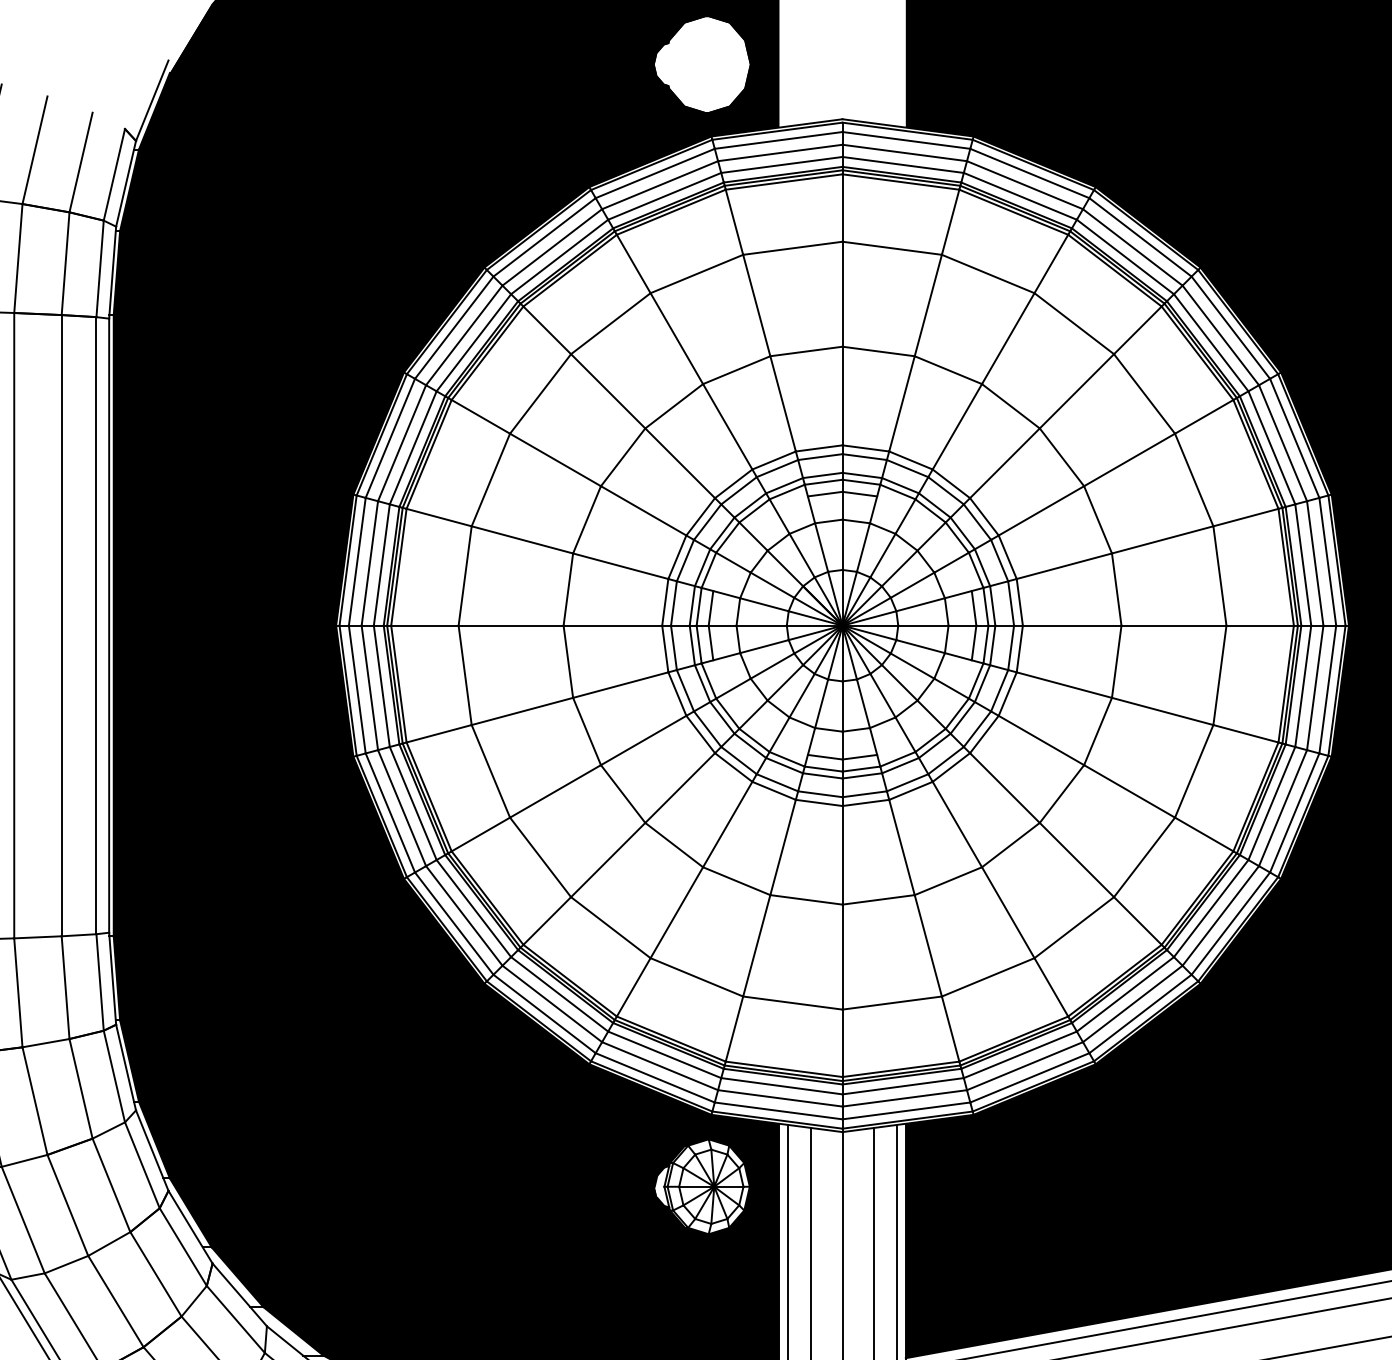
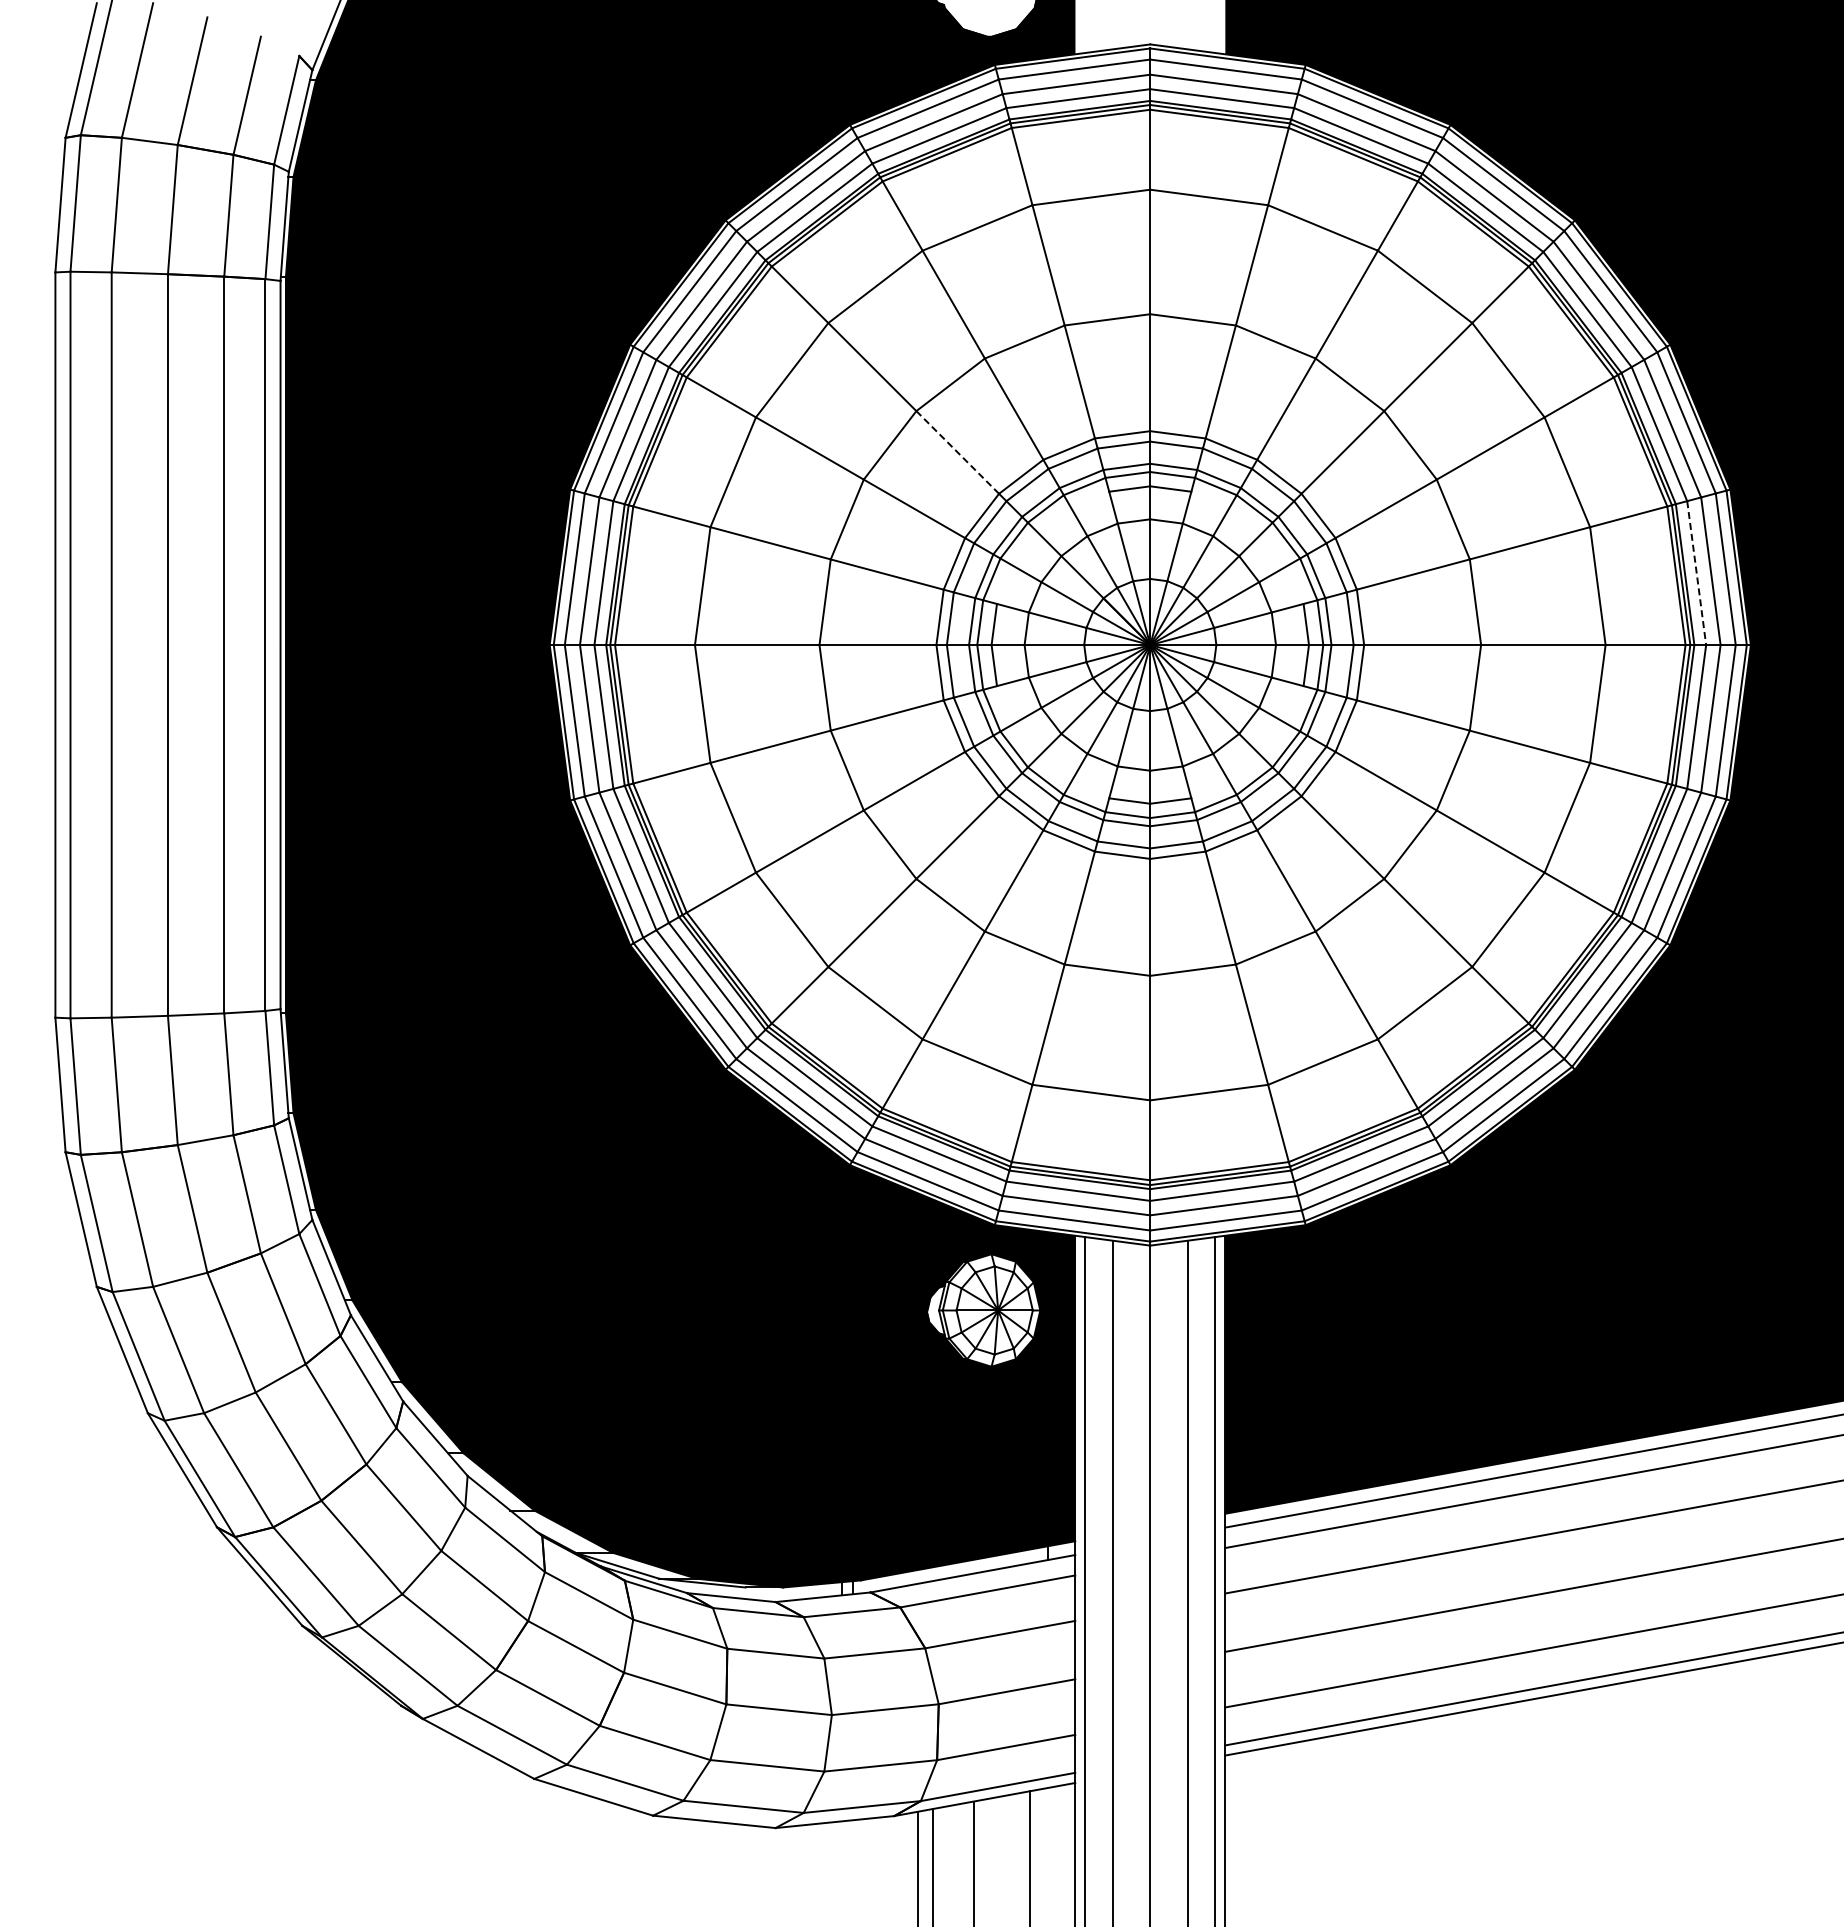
line: (679, 463) -> (957, 452), solid -> dashed
line: (1303, 565) -> (1696, 573), solid -> dashed

